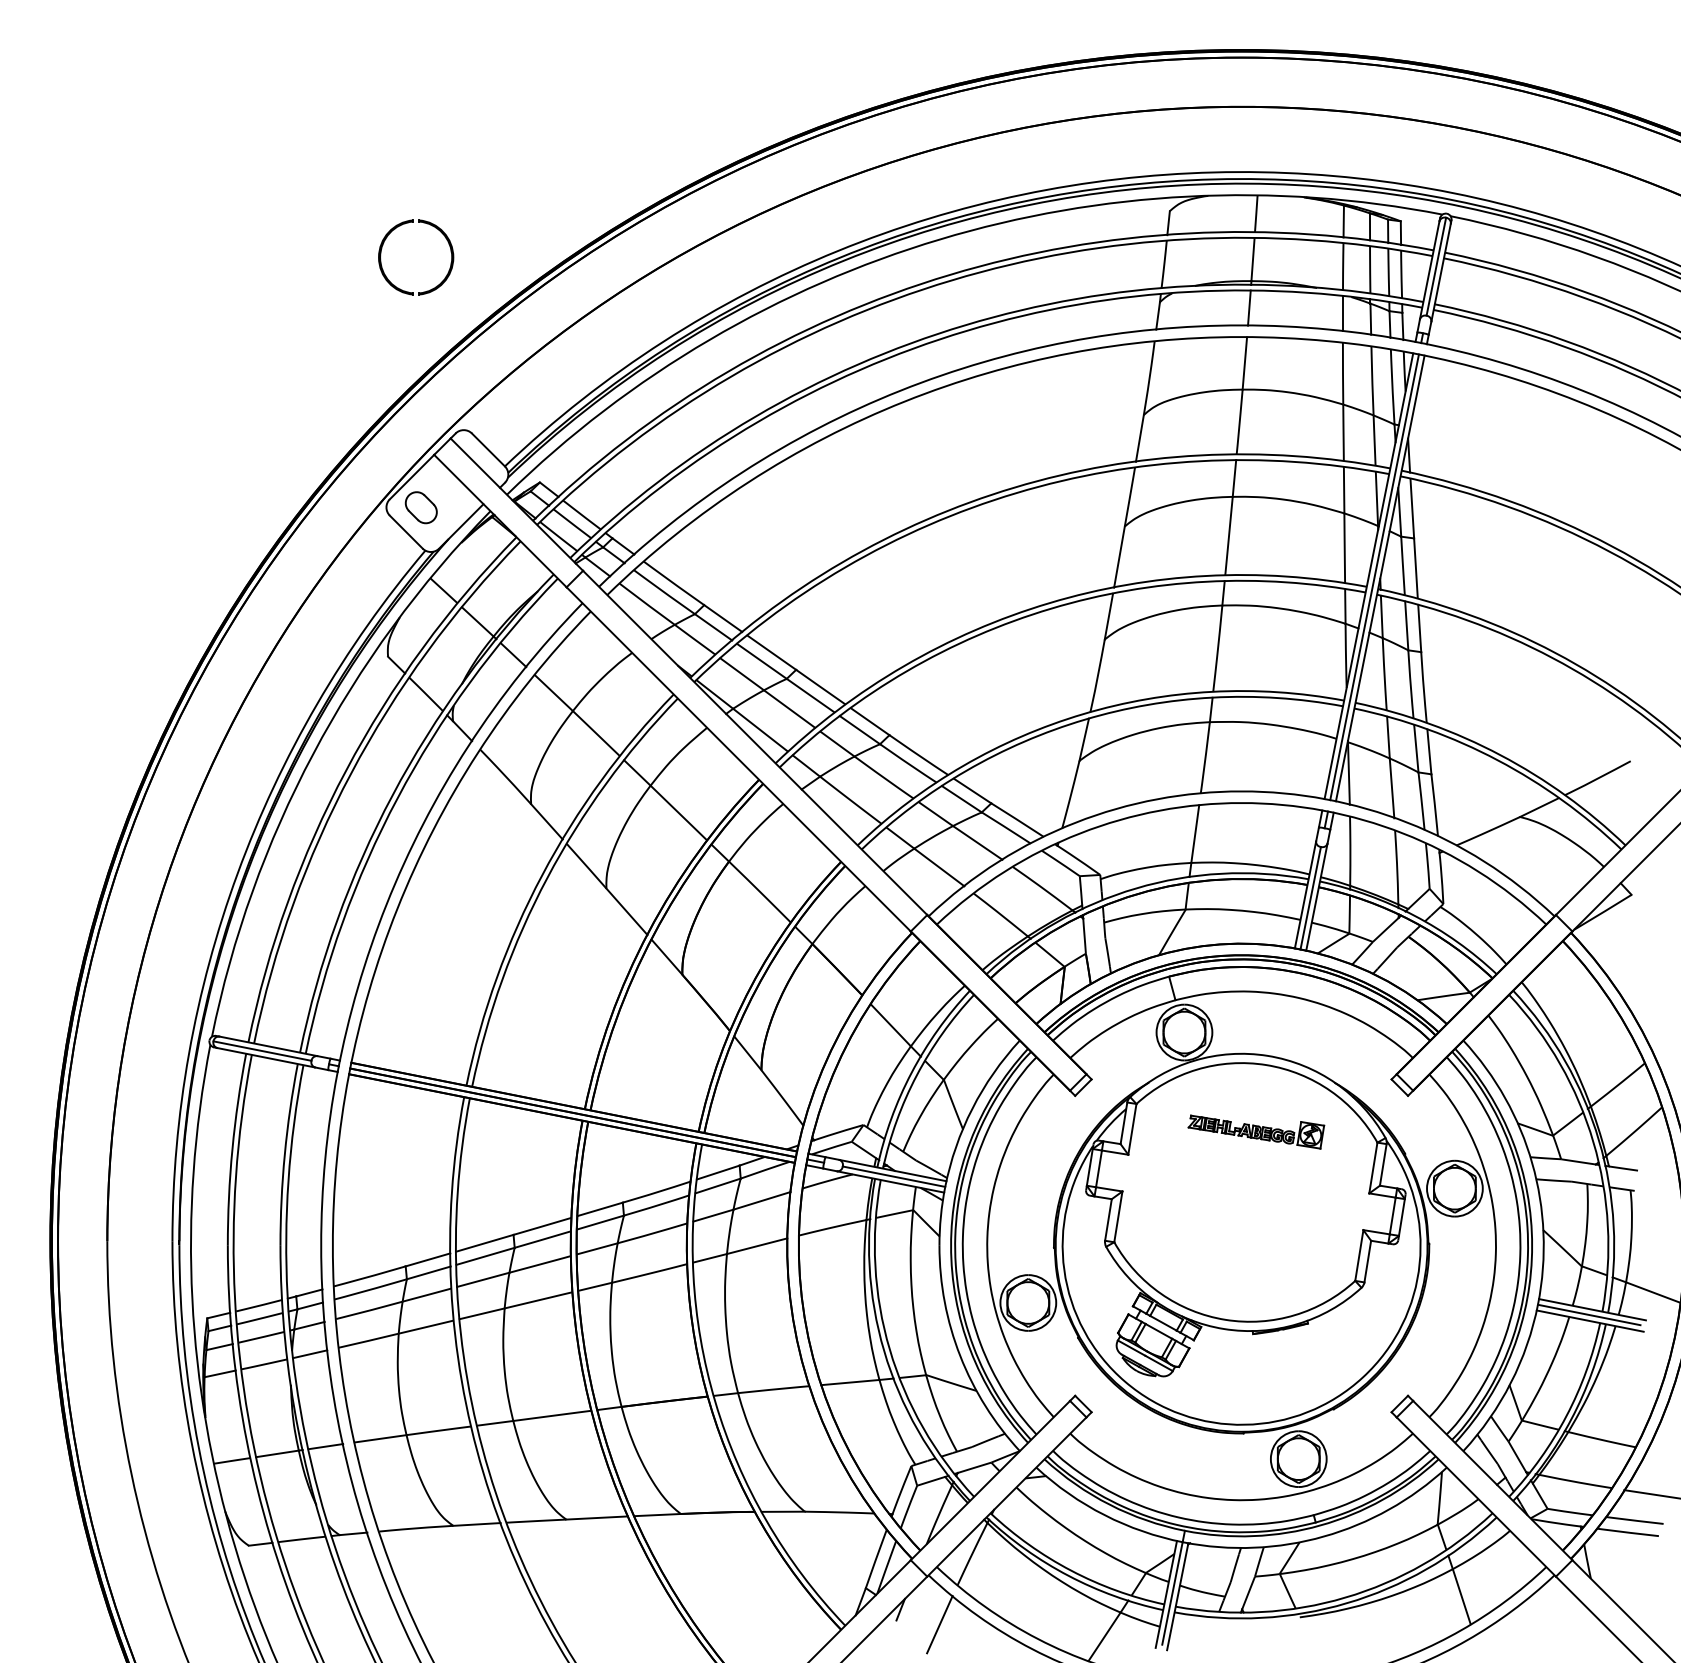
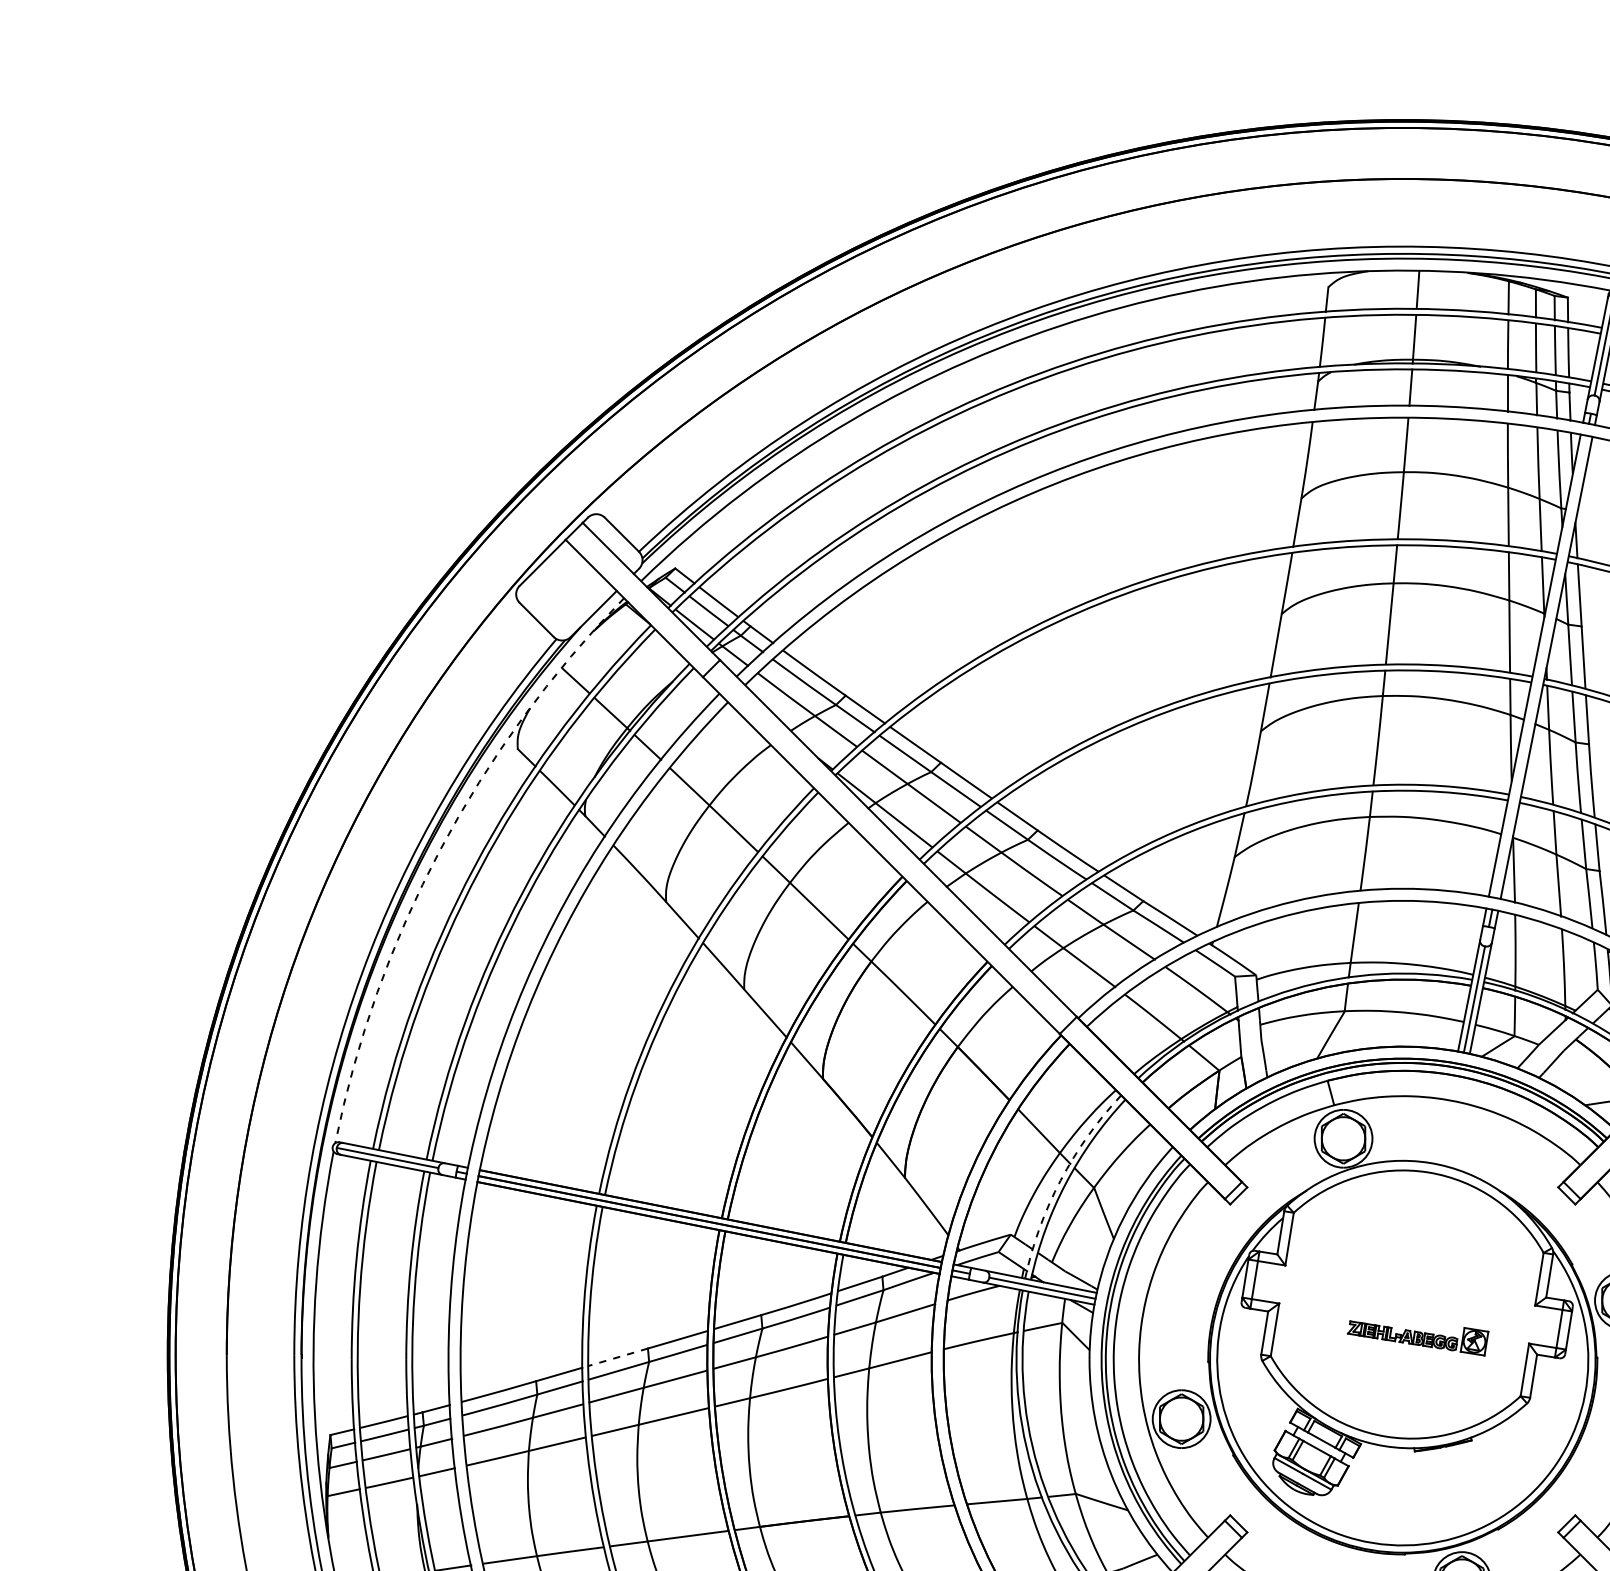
part: (450, 252) -> (582, 330), removed
part: (420, 507) -> (551, 594), removed
line: (1374, 577) -> (1540, 666), removed
arc: (313, 753) -> (440, 849), solid -> dashed
arc: (911, 1072) -> (1060, 1180), solid -> dashed
part: (1256, 1131) -> (1418, 1337), moved
line: (484, 1243) -> (617, 1357), solid -> dashed

